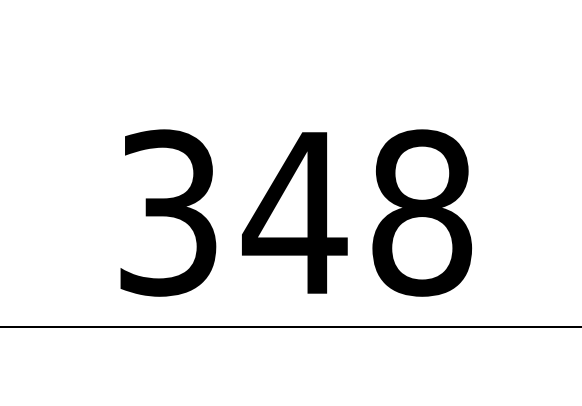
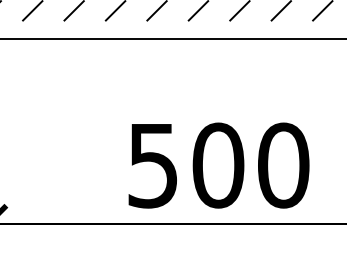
text: (295, 212) -> (218, 165), 348 -> 500

